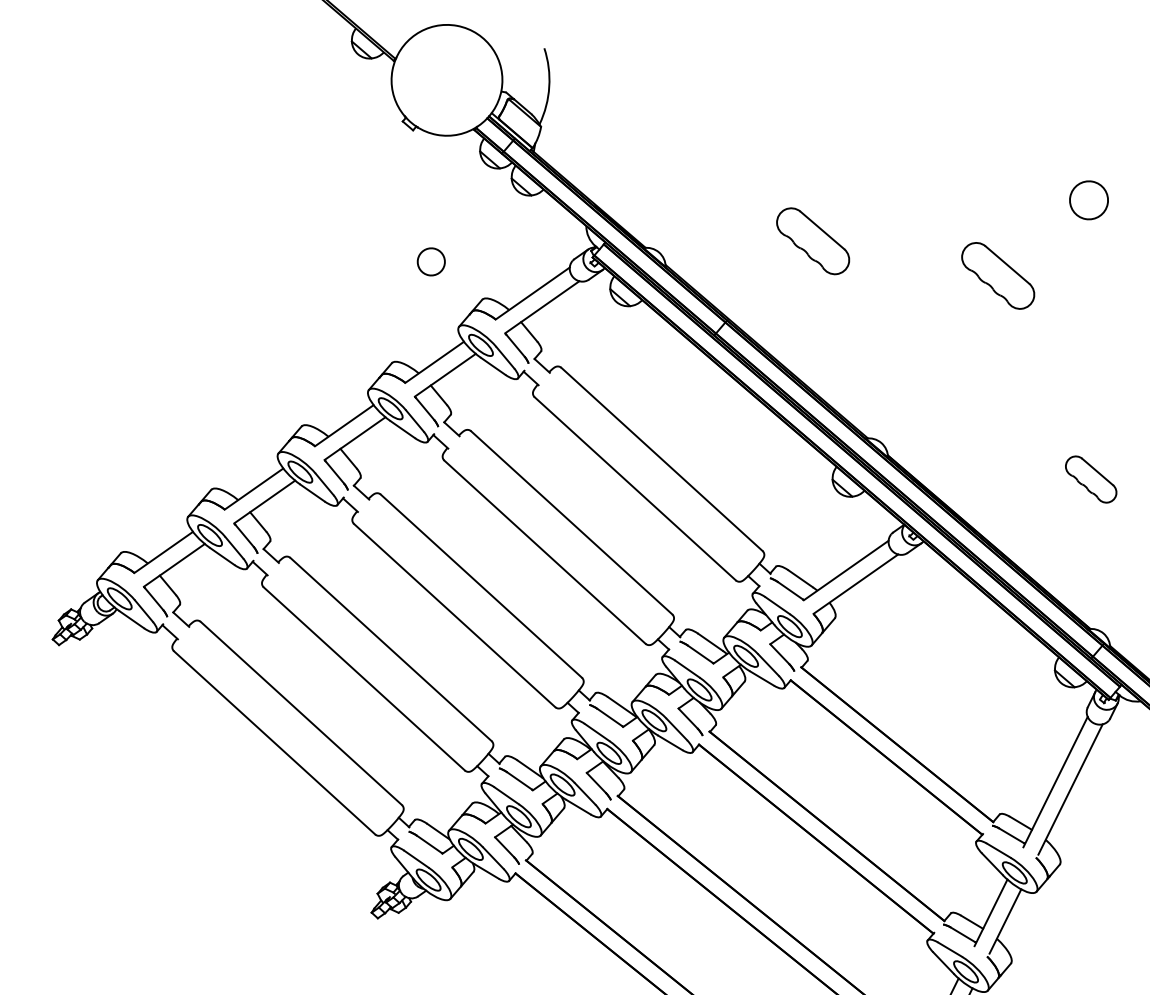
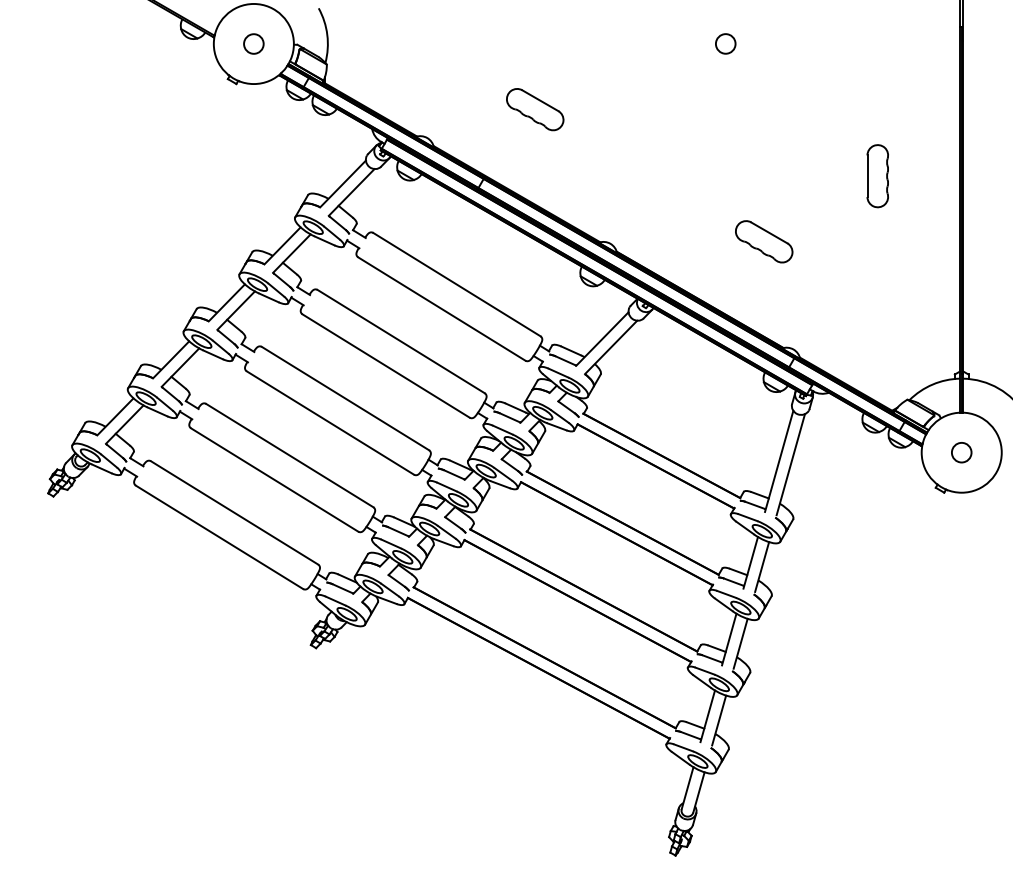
circle: (1088, 199) -> (725, 43), size x0.71
circle: (430, 261) -> (253, 43), moved
part: (998, 275) -> (671, 109), removed
part: (1091, 479) -> (764, 241), size x1.43

